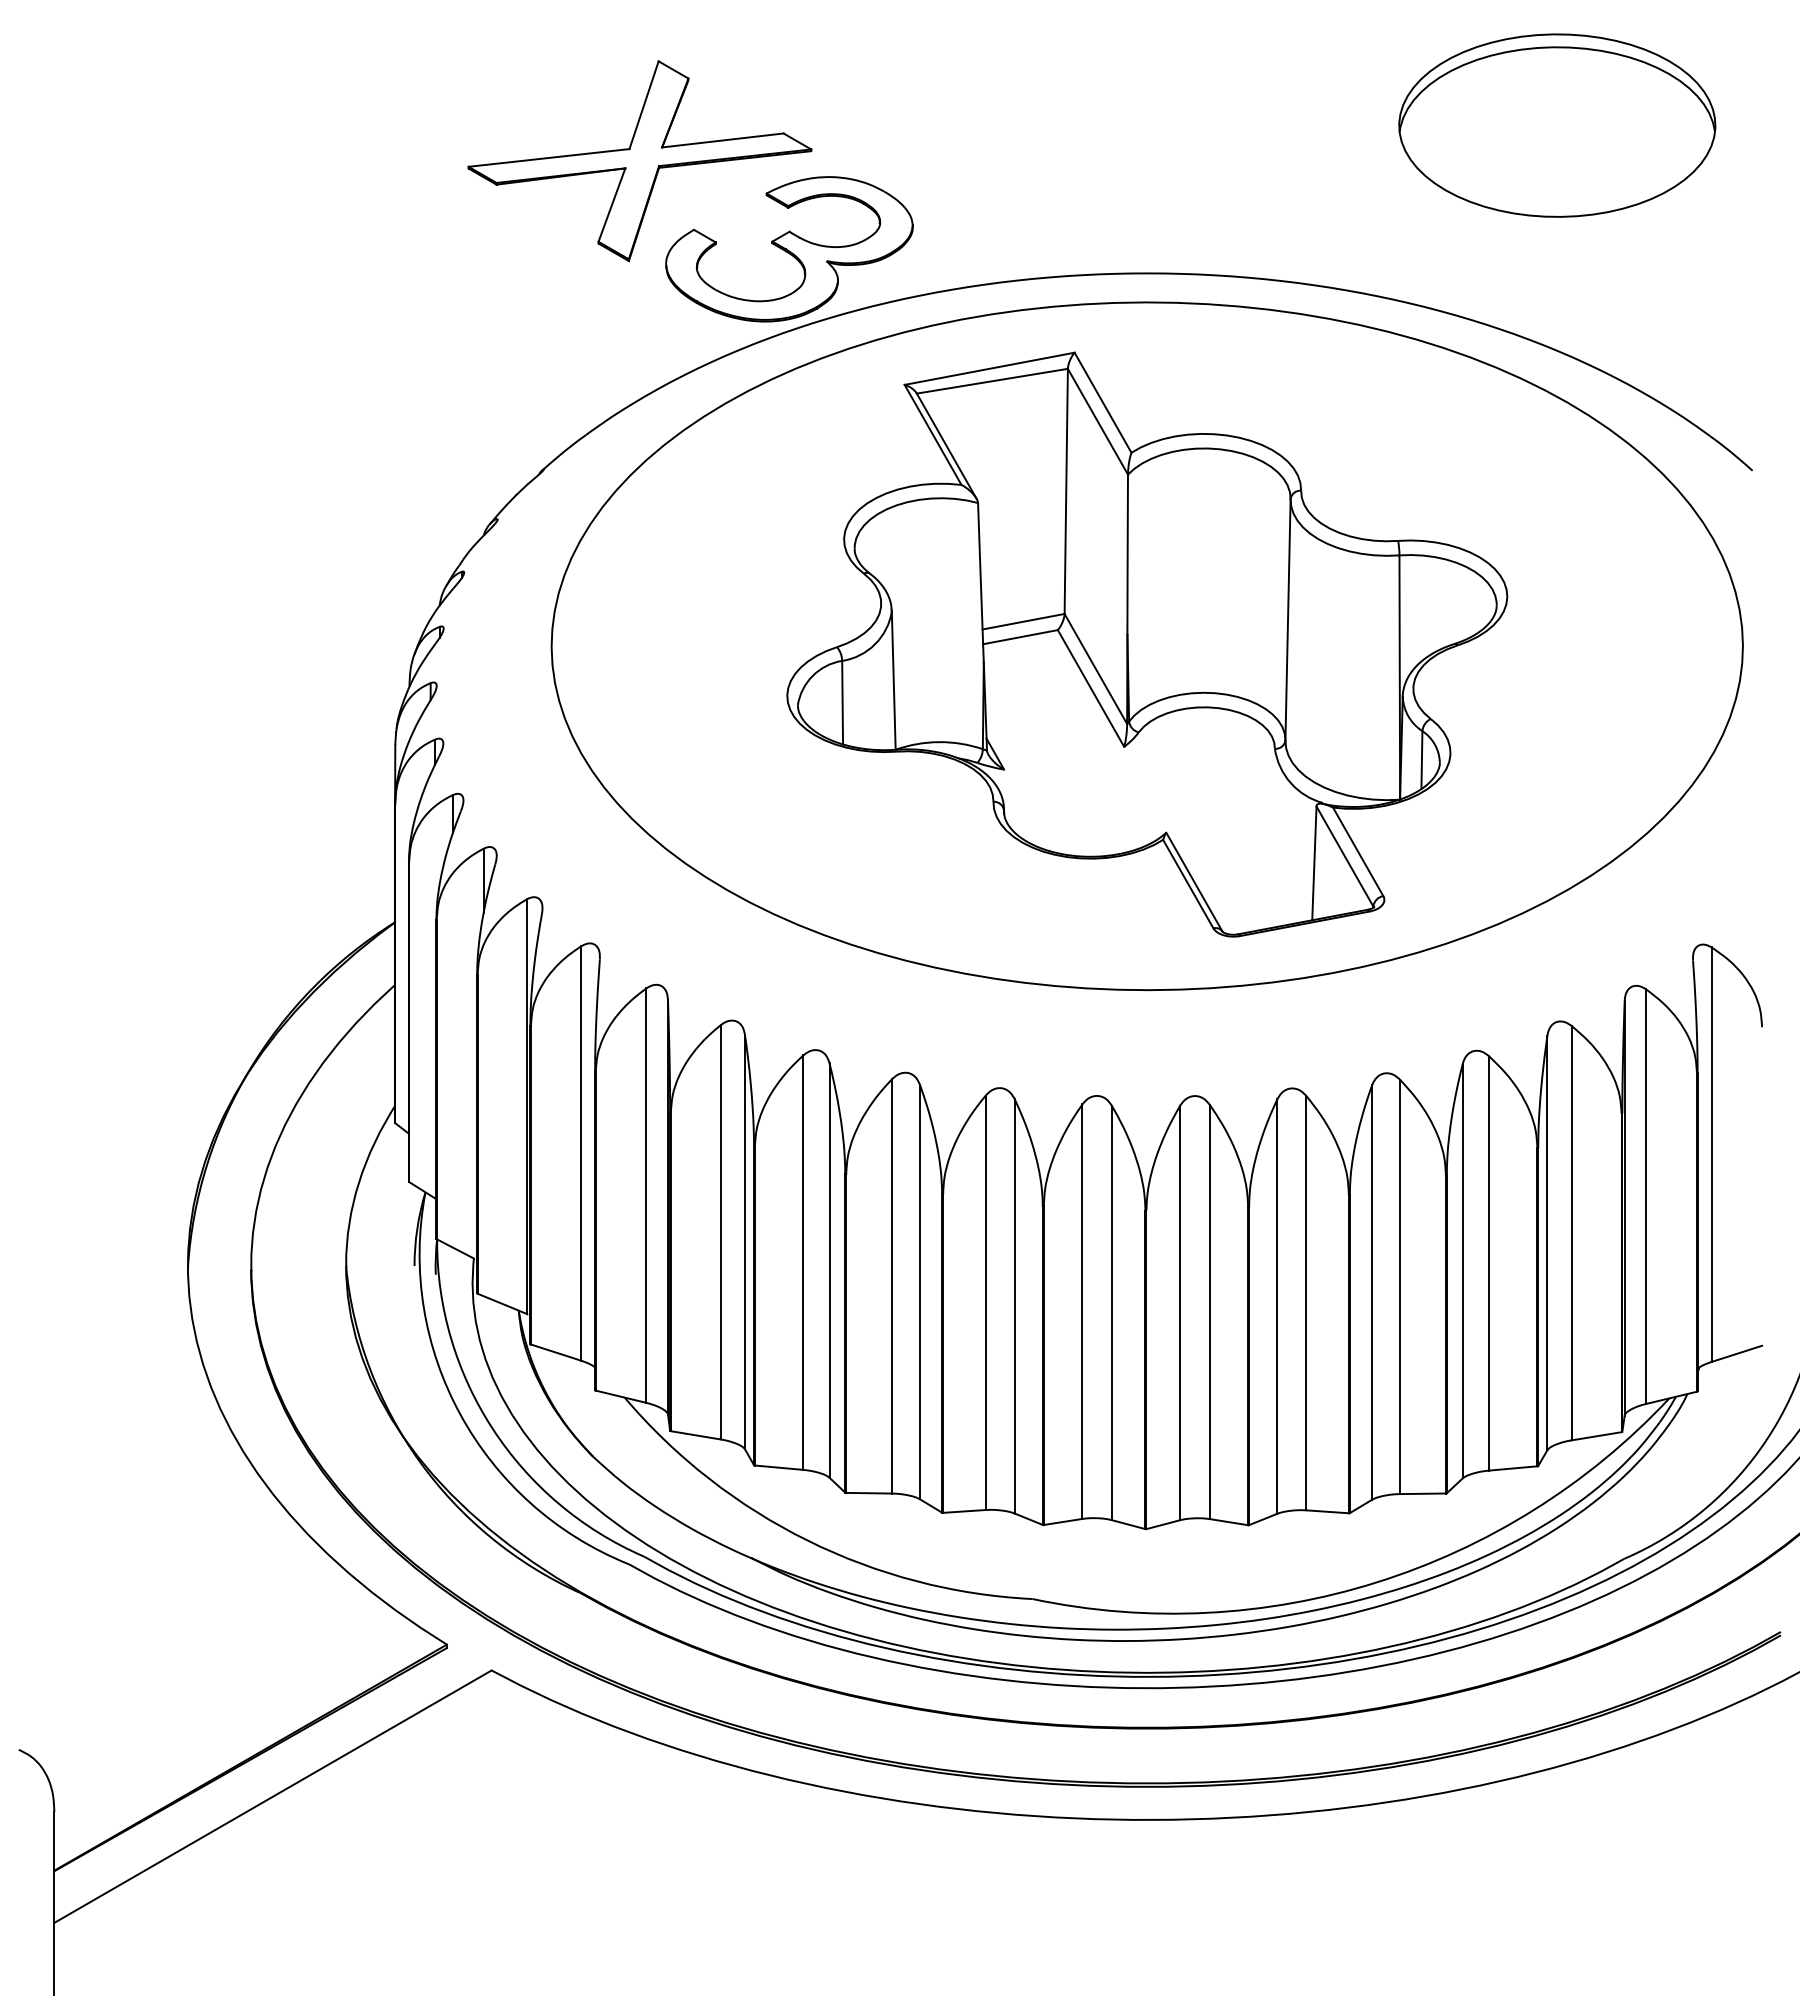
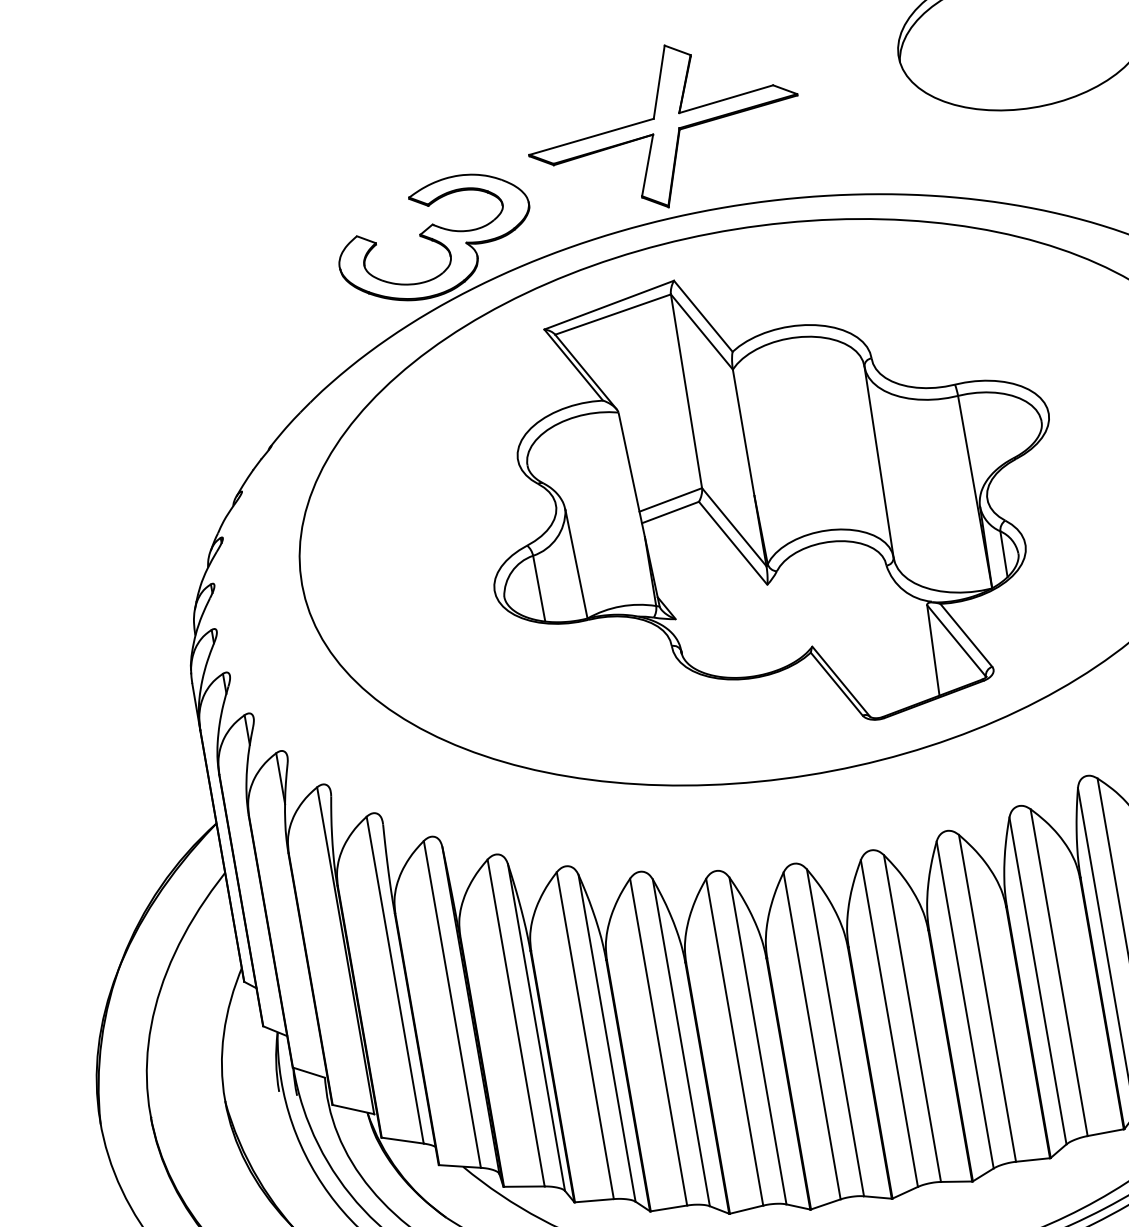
part: (639, 161) -> (663, 127), moved

